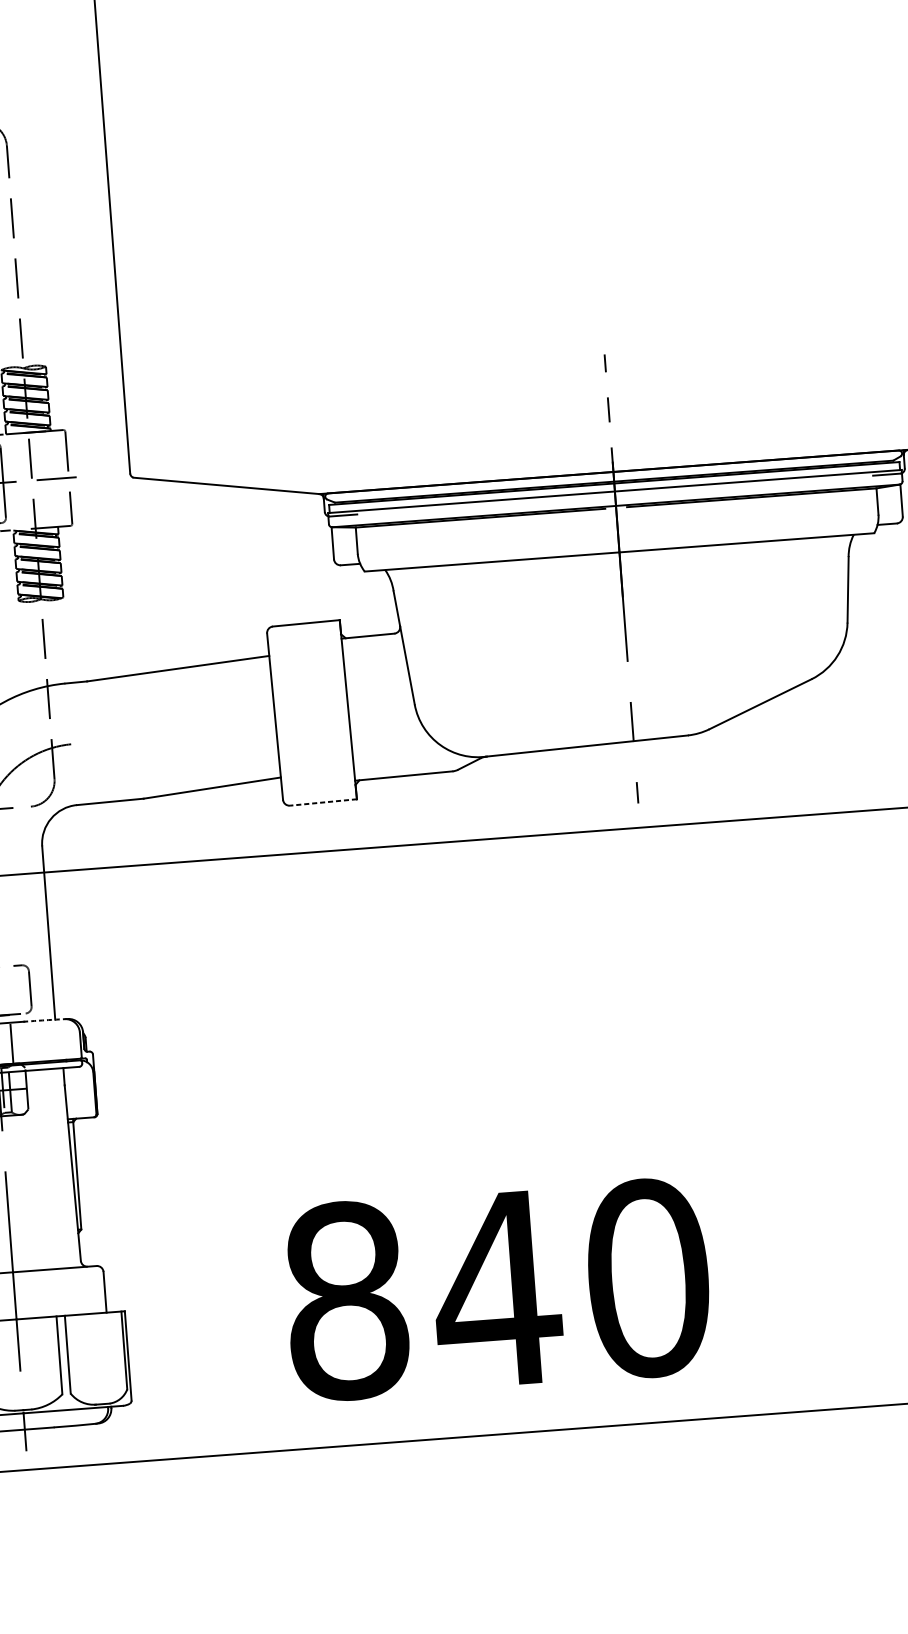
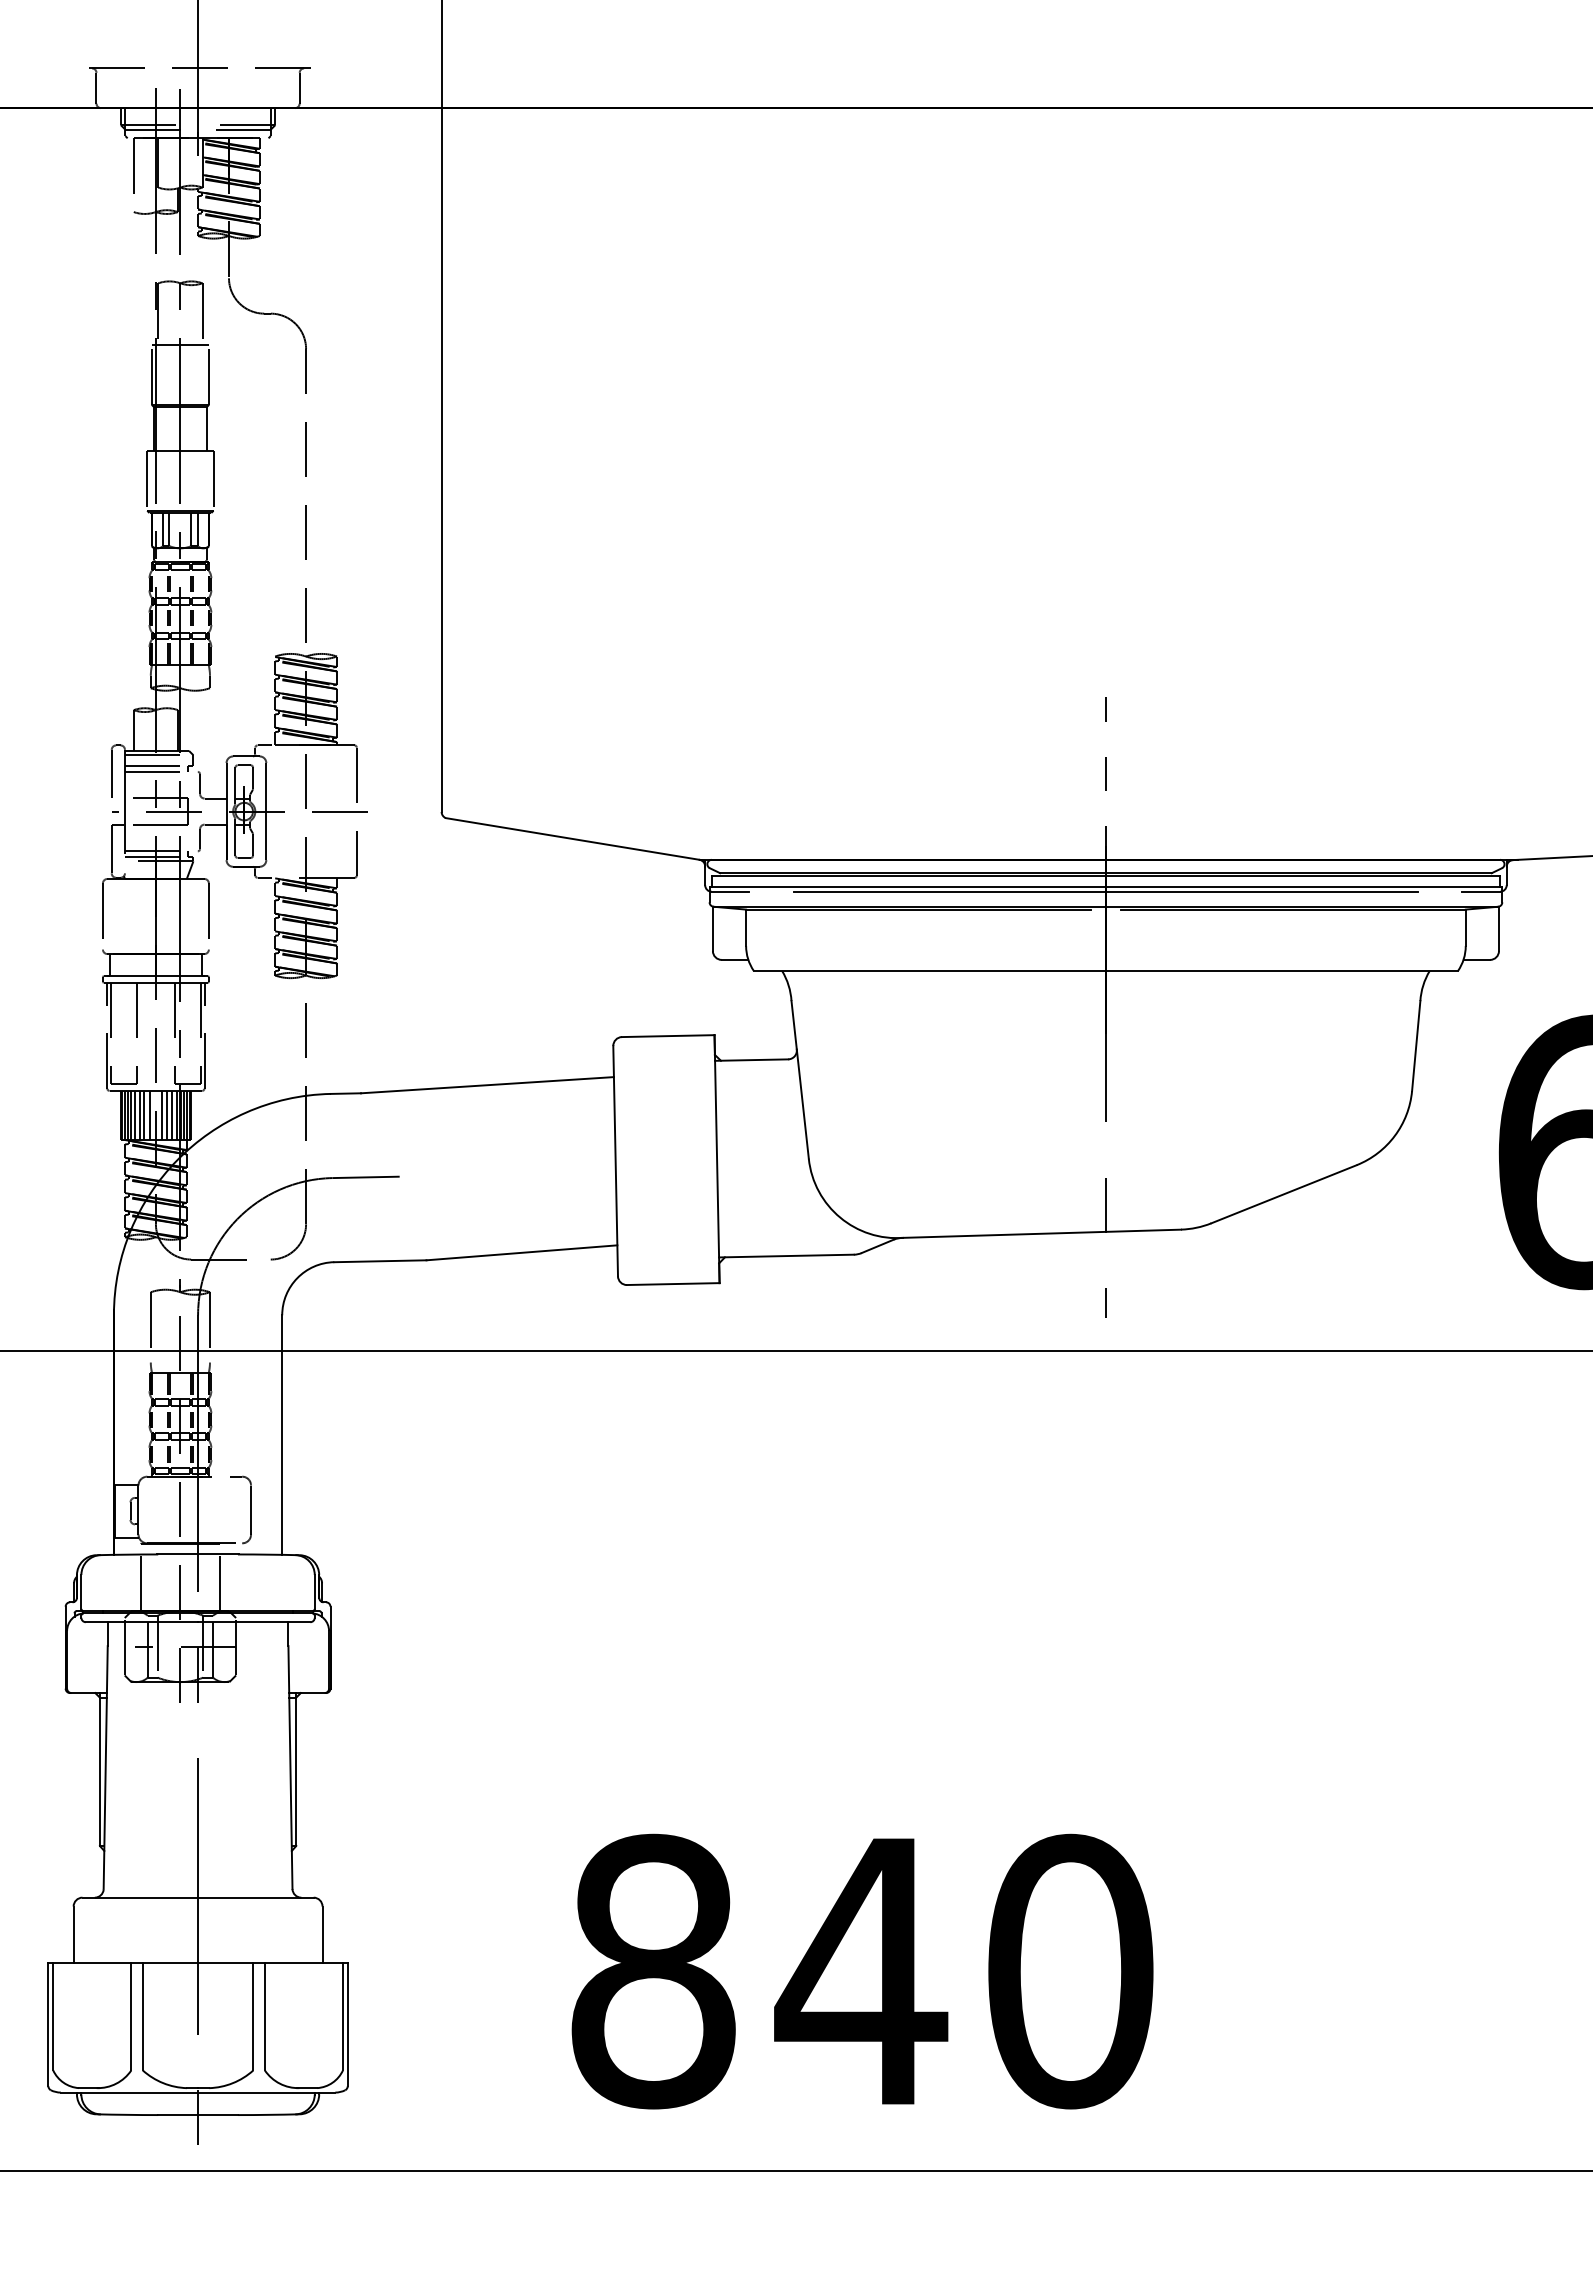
line: (614, 494) -> (1105, 891), added
line: (94, 742) -> (365, 1177), added
line: (322, 802) -> (672, 1284), dashed -> solid
arc: (45, 1020) -> (268, 1554), dashed -> solid

